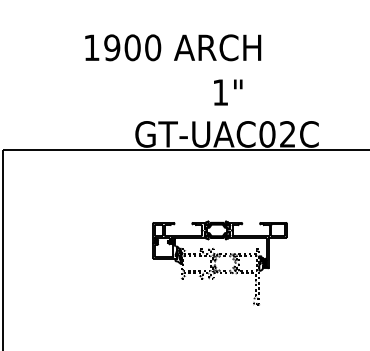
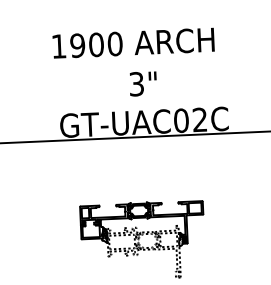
text: (173, 47) -> (133, 42), moved
text: (220, 92) -> (136, 84), 1" -> 3"

